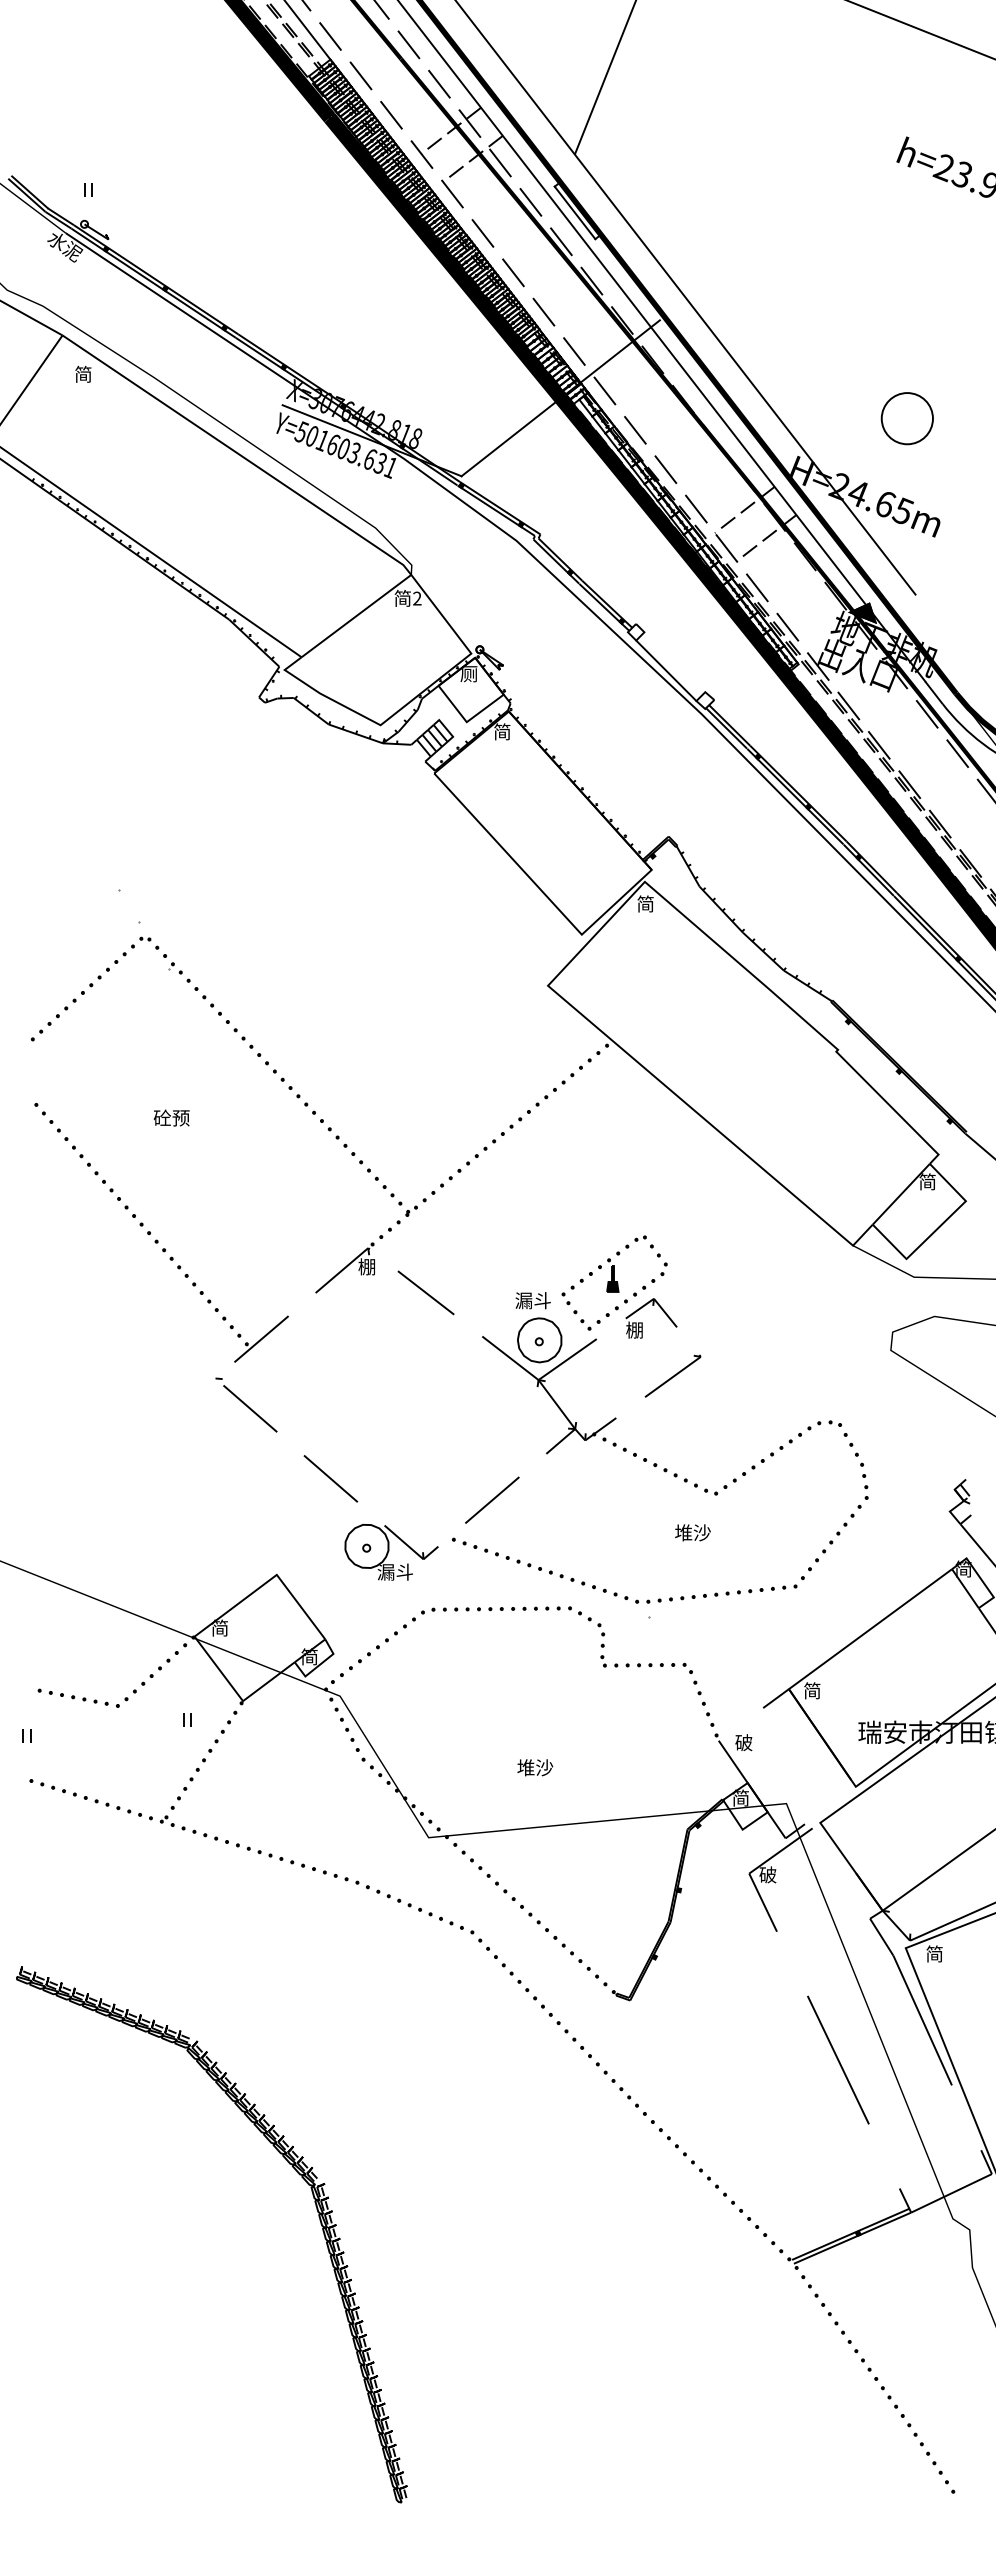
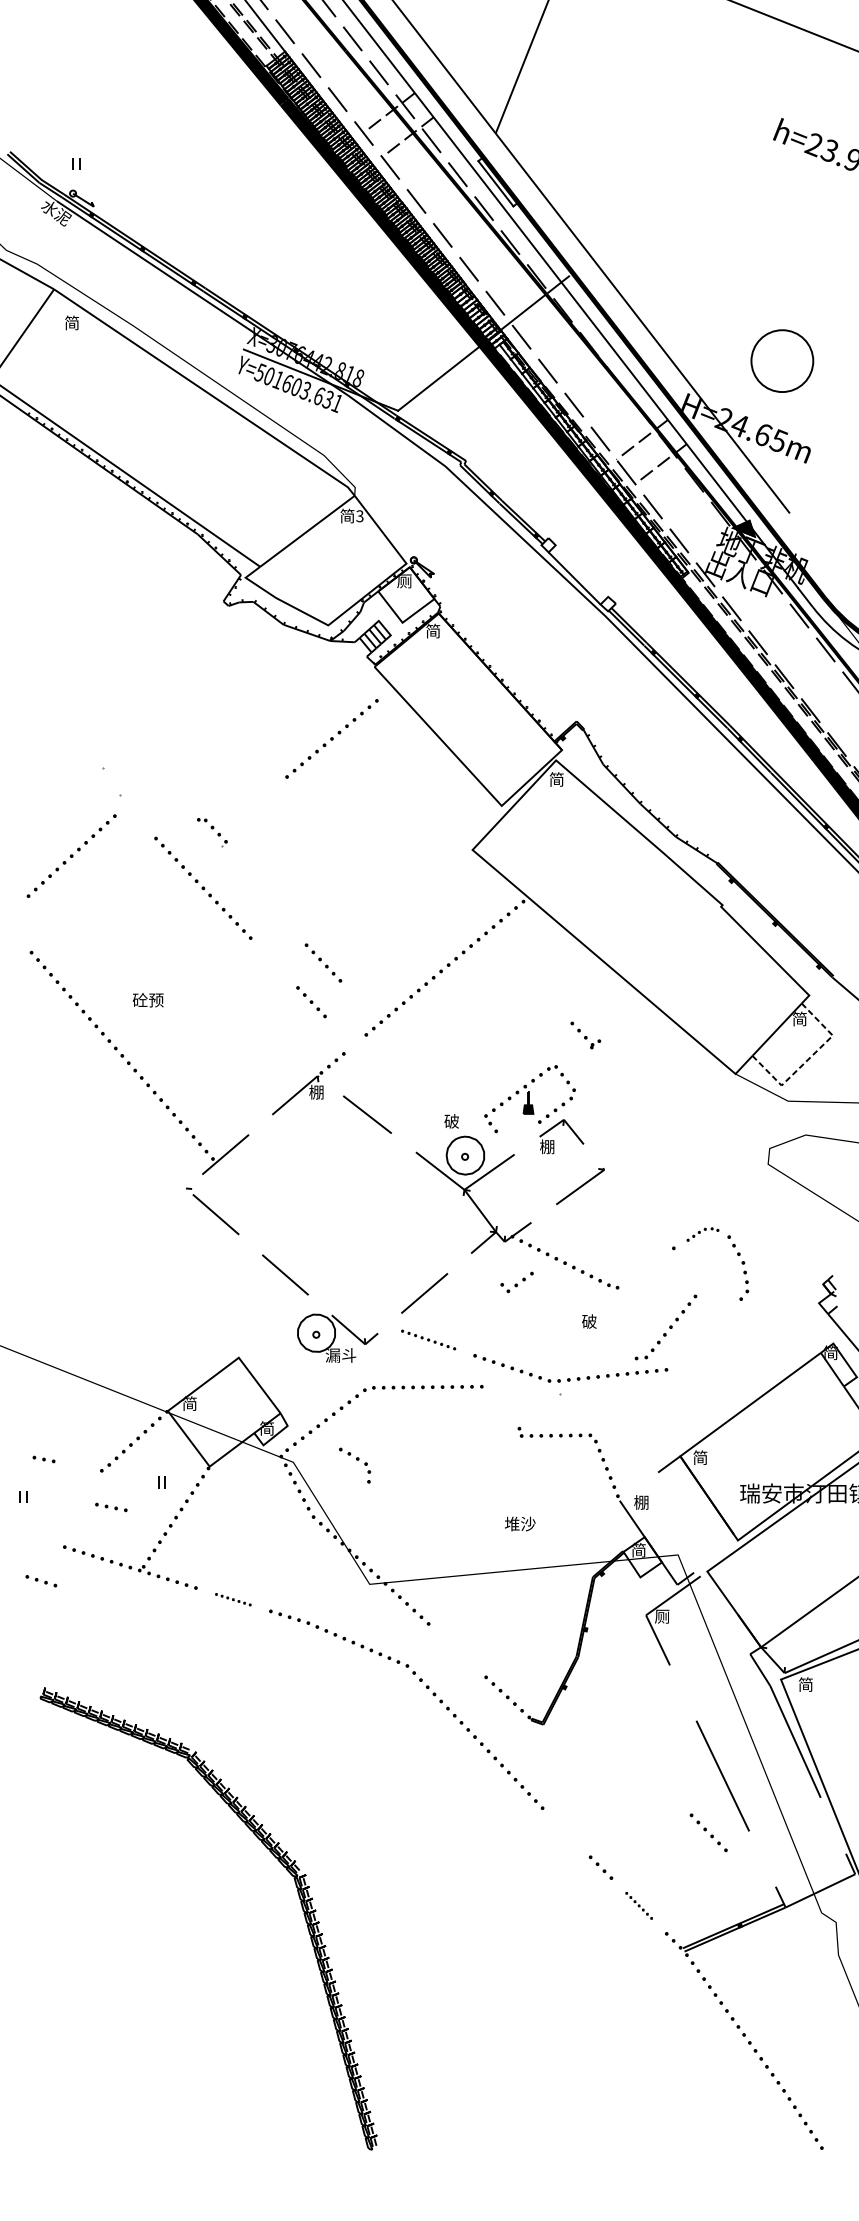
circle: (906, 418) -> (781, 360), size x1.4
text: (417, 598) -> (360, 516), 2 -> 3
part: (384, 856) -> (331, 738), added
part: (156, 953) -> (211, 832), moved
part: (317, 1116) -> (323, 962), moved
text: (171, 1117) -> (148, 999), moved
part: (399, 1200) -> (585, 1035), moved
line: (937, 1229) -> (808, 1060), solid -> dashed
text: (532, 1300) -> (459, 1121), 漏斗 -> 破
part: (599, 1318) -> (516, 1282), moved
part: (814, 1431) -> (702, 1234), size x0.7
part: (748, 1470) -> (645, 1267), removed
text: (692, 1532) -> (597, 1321), 堆沙 -> 破
part: (818, 1551) -> (666, 1327), moved
part: (496, 1553) -> (428, 1339), size x0.7
part: (586, 1626) -> (354, 1465), moved
part: (89, 1700) -> (110, 1507), moved
text: (743, 1742) -> (641, 1502), 破 -> 棚
text: (535, 1767) -> (520, 1523), moved
part: (47, 1786) -> (41, 1581), moved
part: (270, 1855) -> (233, 1599), size x0.6
text: (767, 1874) -> (661, 1616), 破 -> 厕
part: (530, 1914) -> (457, 1650), removed
part: (656, 2125) -> (708, 1832), moved
part: (287, 2162) -> (273, 1856), moved
part: (741, 2210) -> (639, 1905), size x0.6

